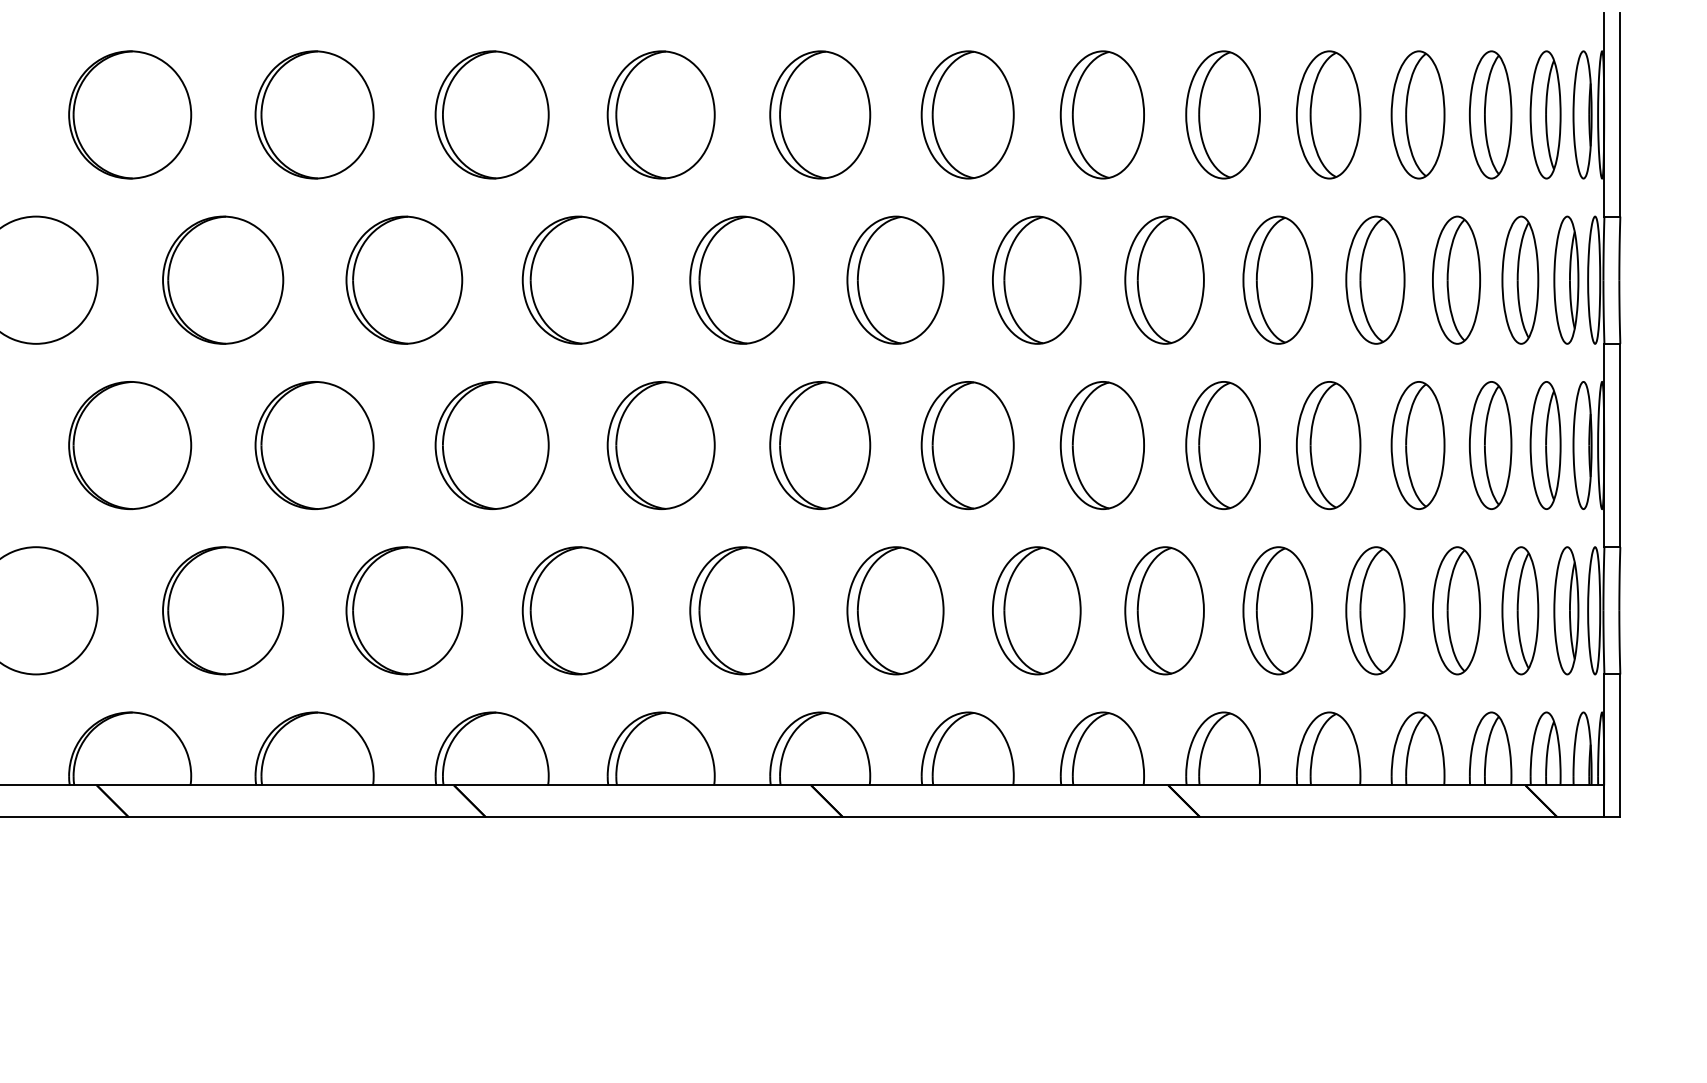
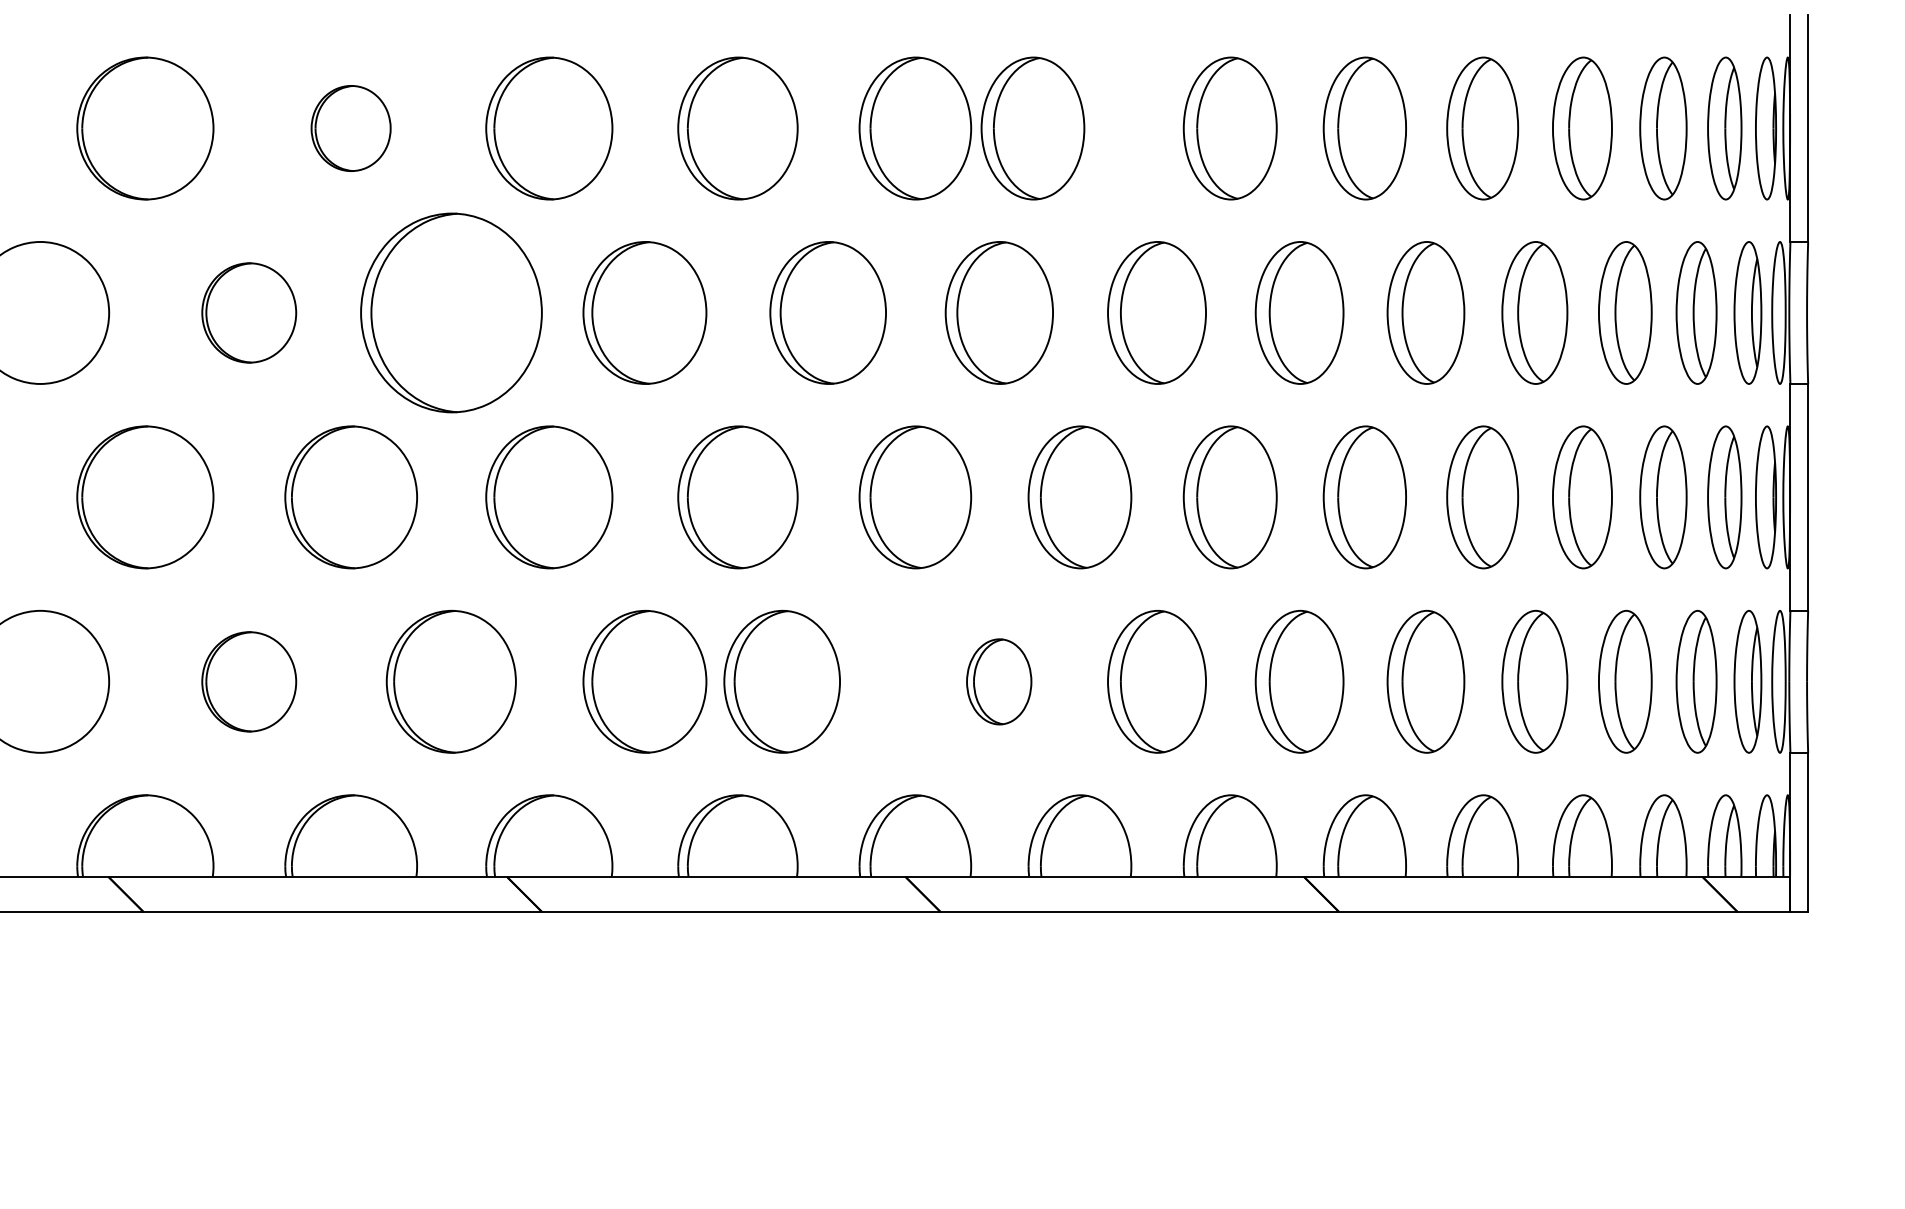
part: (313, 114) -> (350, 128), size x0.6
part: (967, 114) -> (1032, 128), moved
part: (223, 279) -> (249, 312), size x0.7
part: (403, 279) -> (450, 312), size x1.4
part: (223, 610) -> (249, 681), size x0.7
part: (741, 610) -> (781, 681), moved
part: (894, 610) -> (998, 681), size x0.6

